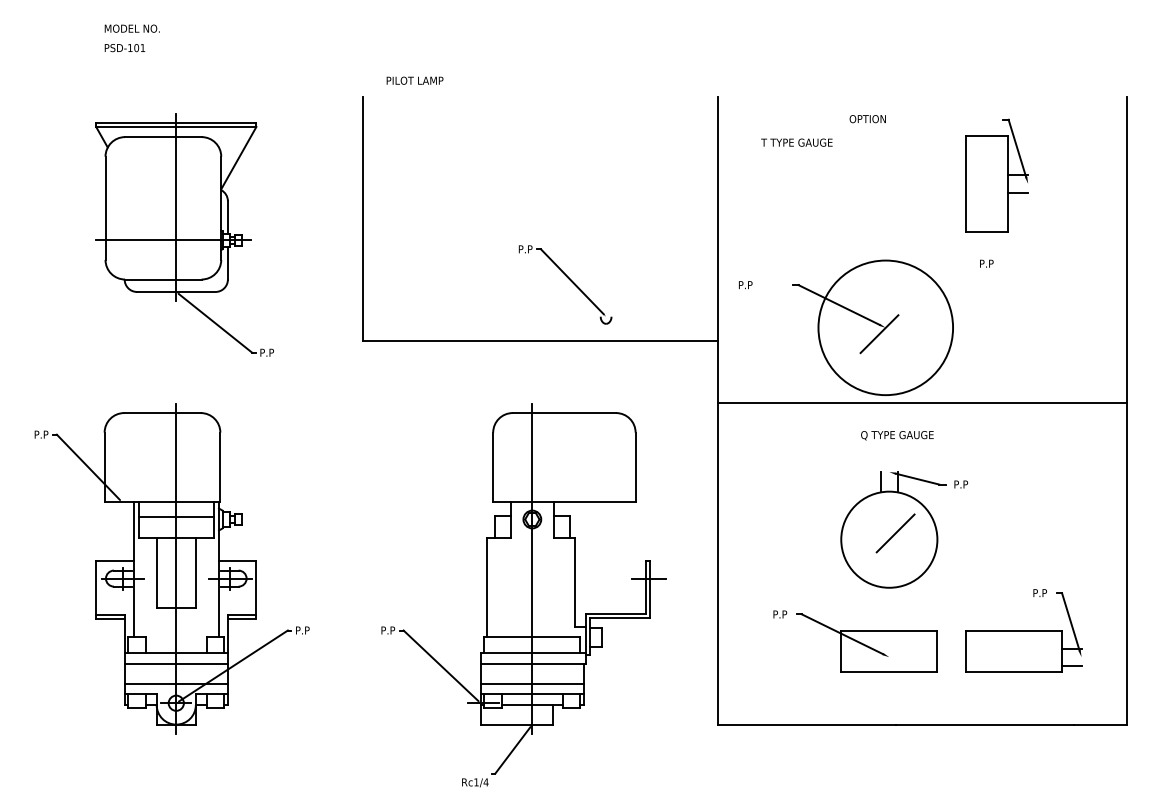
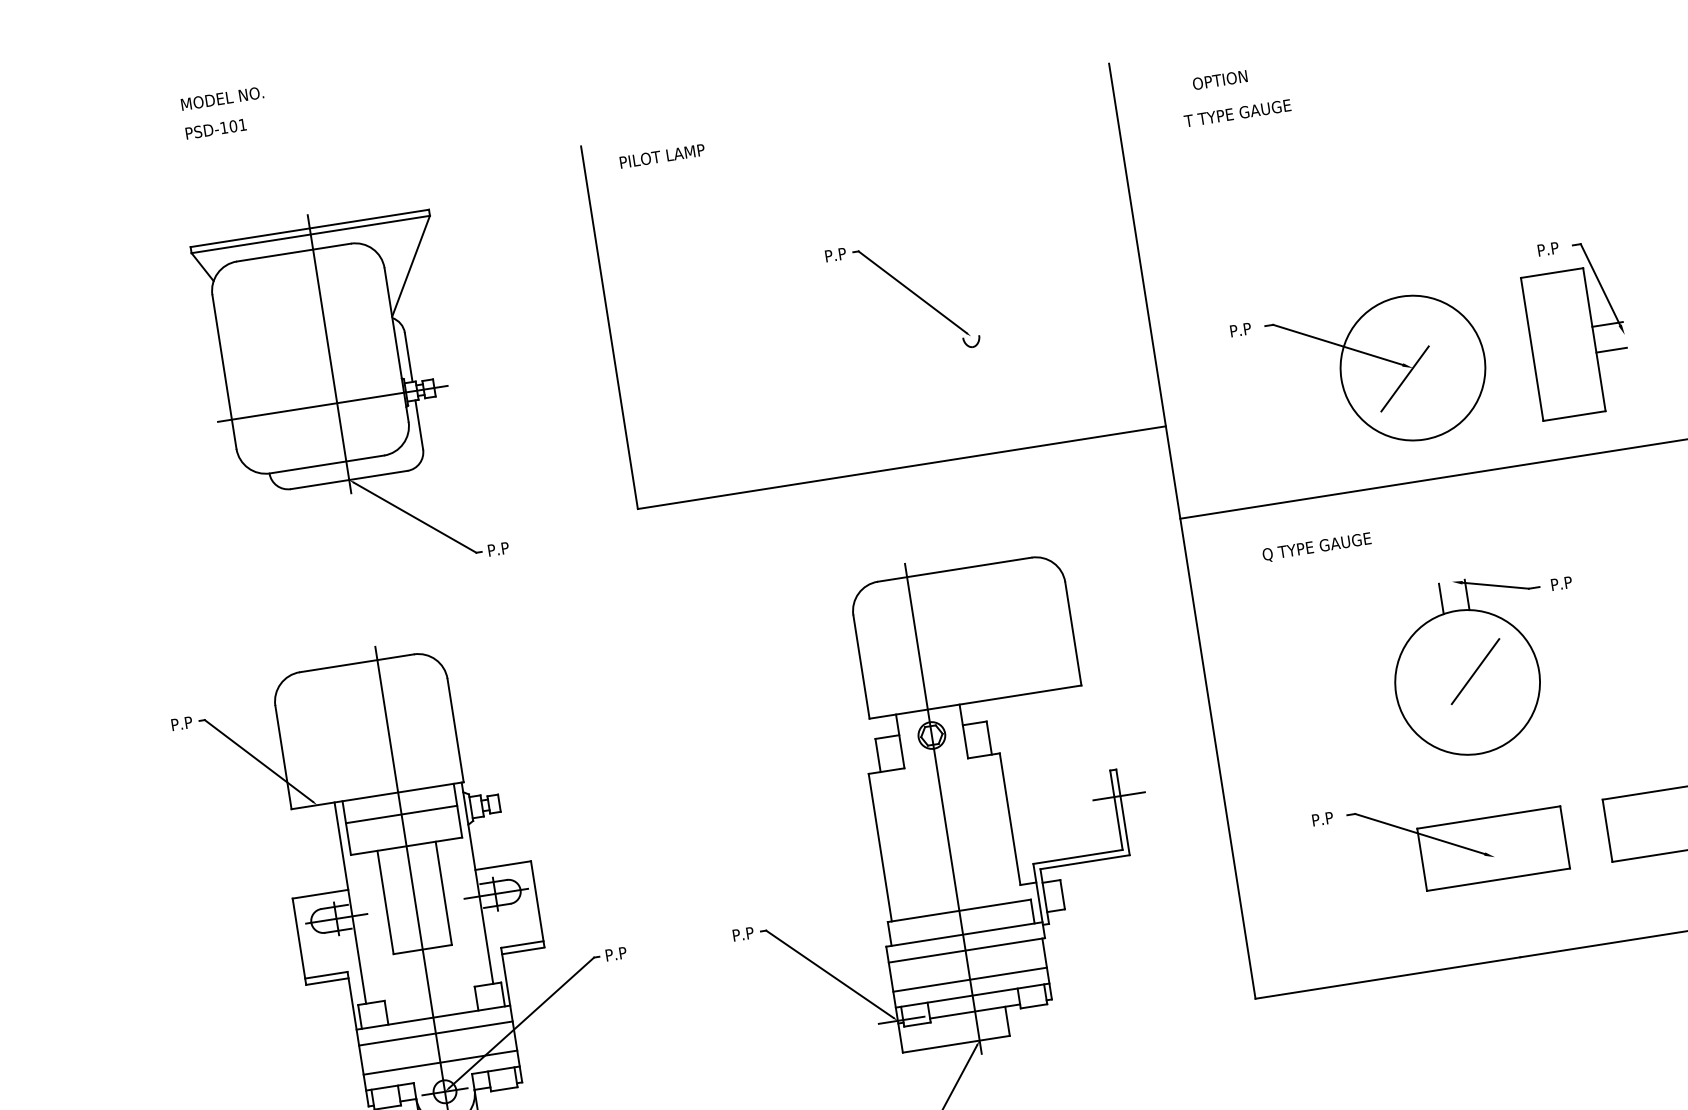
text: (414, 80) -> (661, 156), moved
text: (867, 119) -> (1219, 80), moved
part: (996, 175) -> (1575, 329), moved
part: (565, 284) -> (903, 298), moved
text: (745, 285) -> (1240, 330), moved
circle: (885, 327) -> (1412, 367), size x0.71
text: (897, 435) -> (1317, 547), moved

